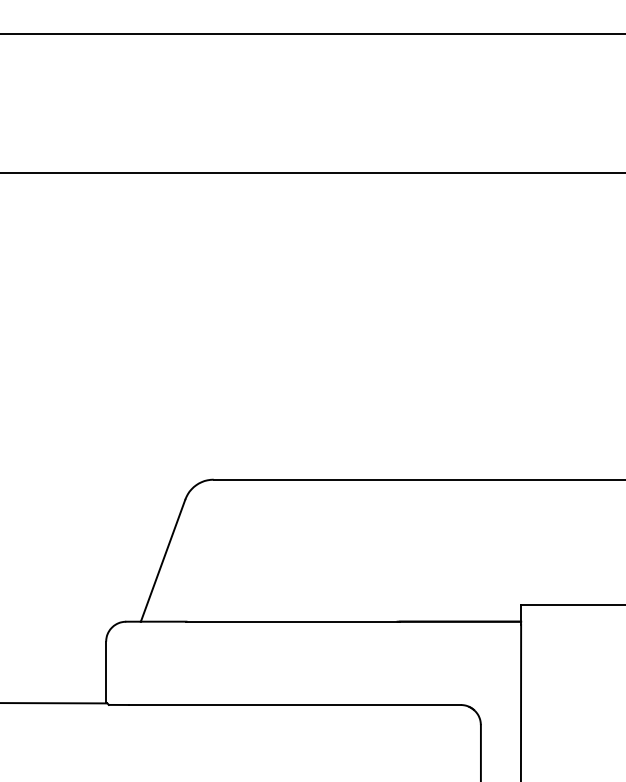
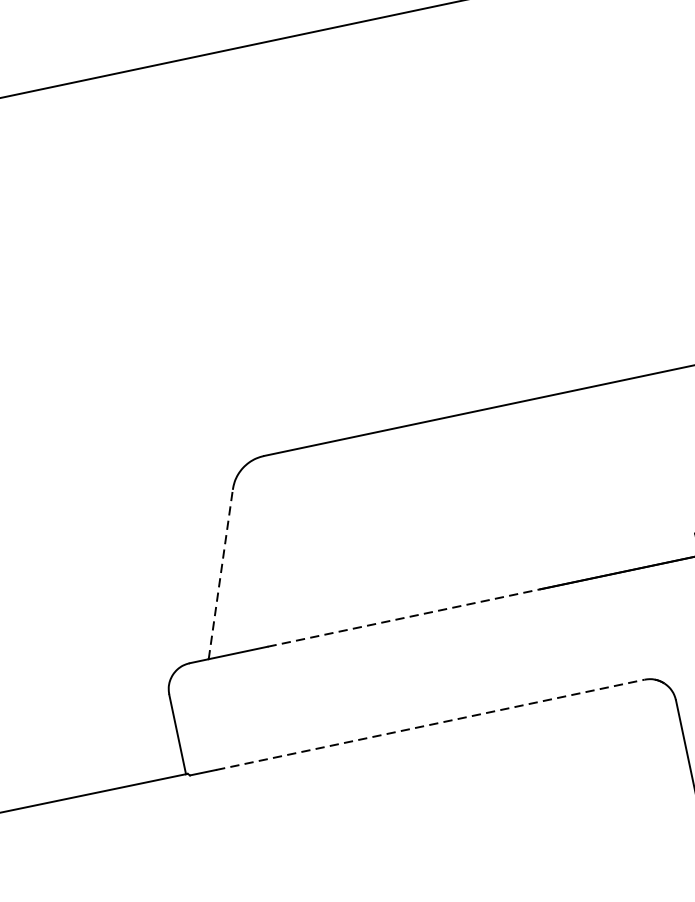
line: (163, 560) -> (221, 574), solid -> dashed
line: (293, 621) -> (405, 617), solid -> dashed
line: (294, 704) -> (429, 724), solid -> dashed

